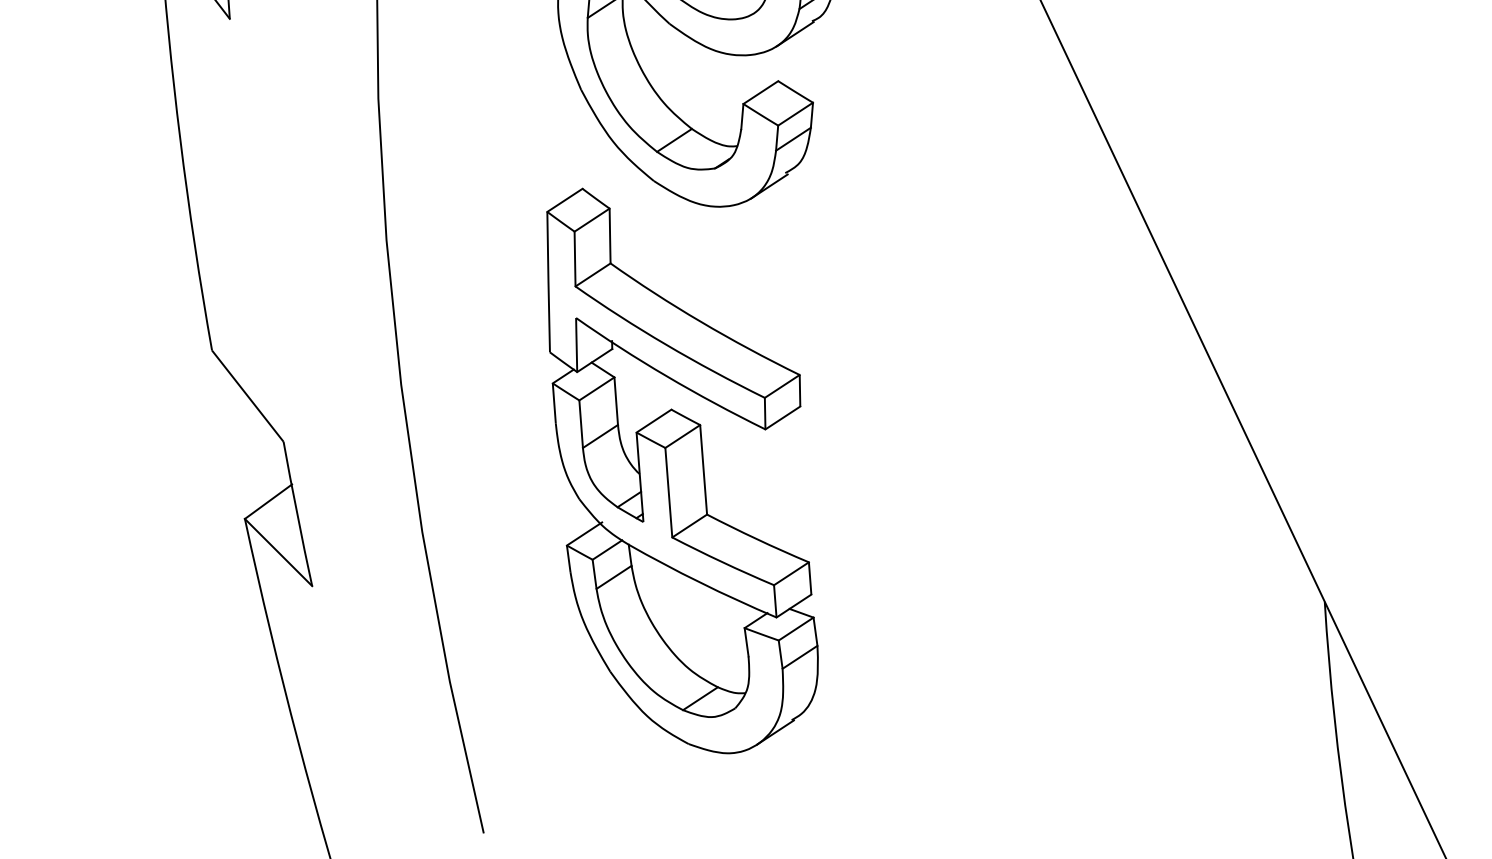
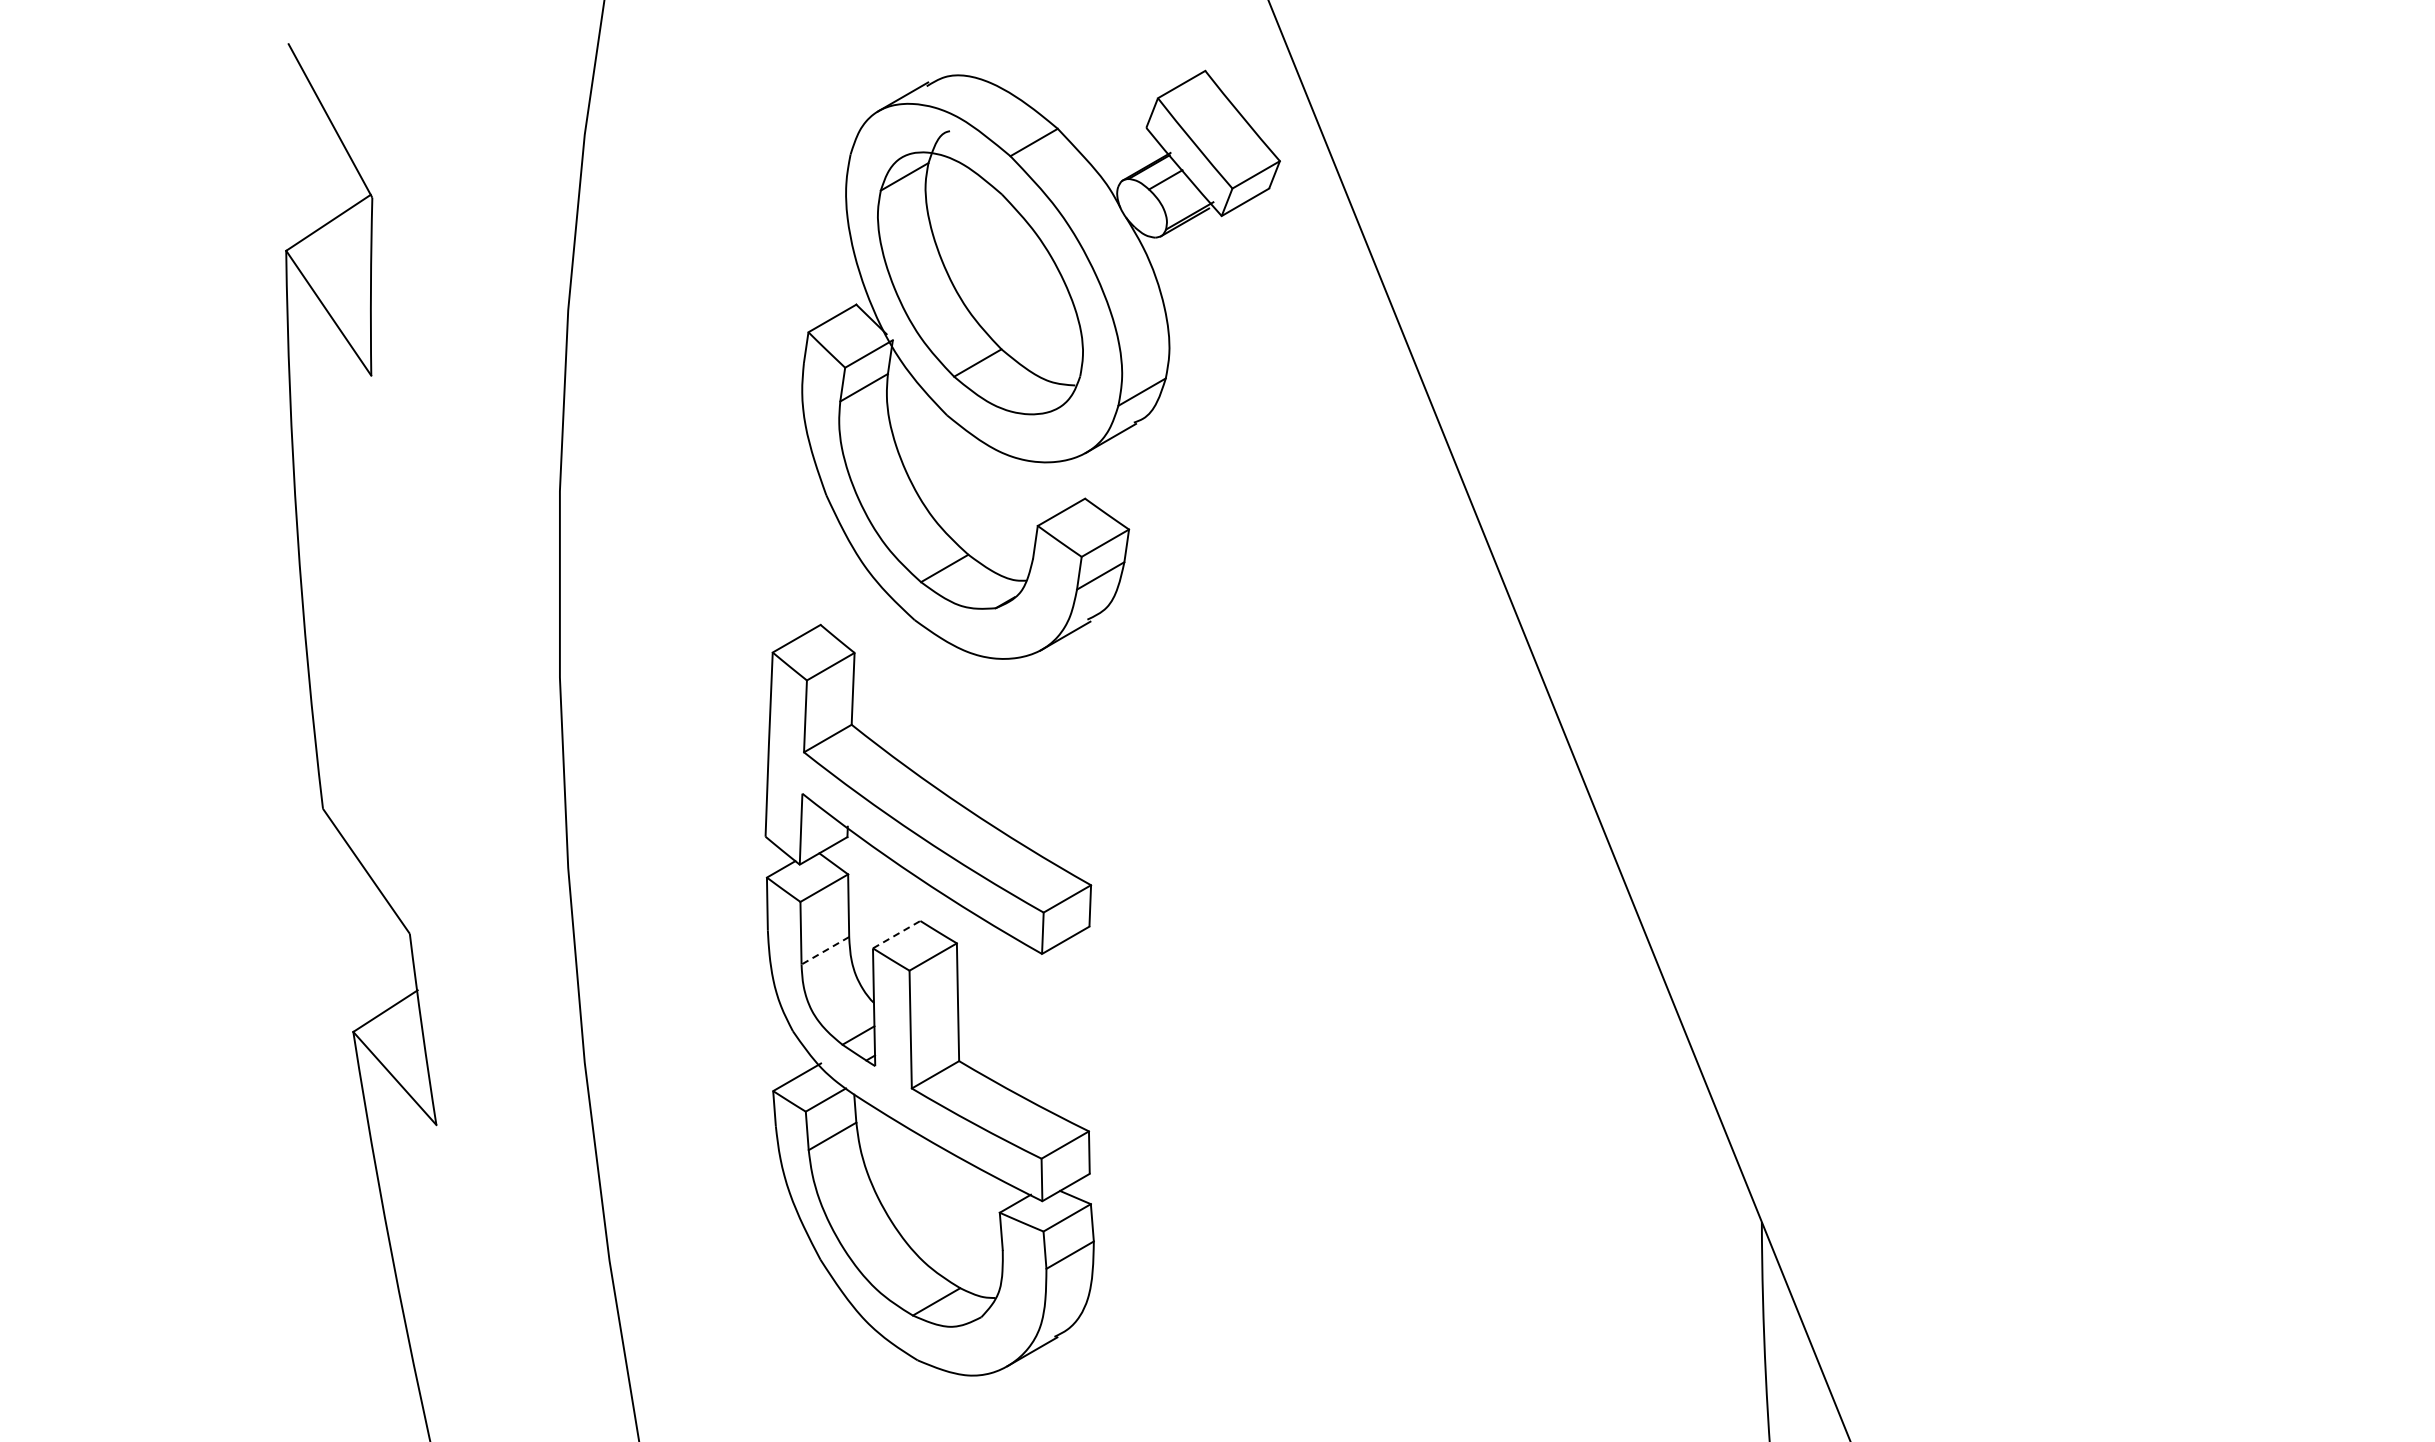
line: (654, 420) -> (897, 934), solid -> dashed
line: (600, 436) -> (825, 950), solid -> dashed

